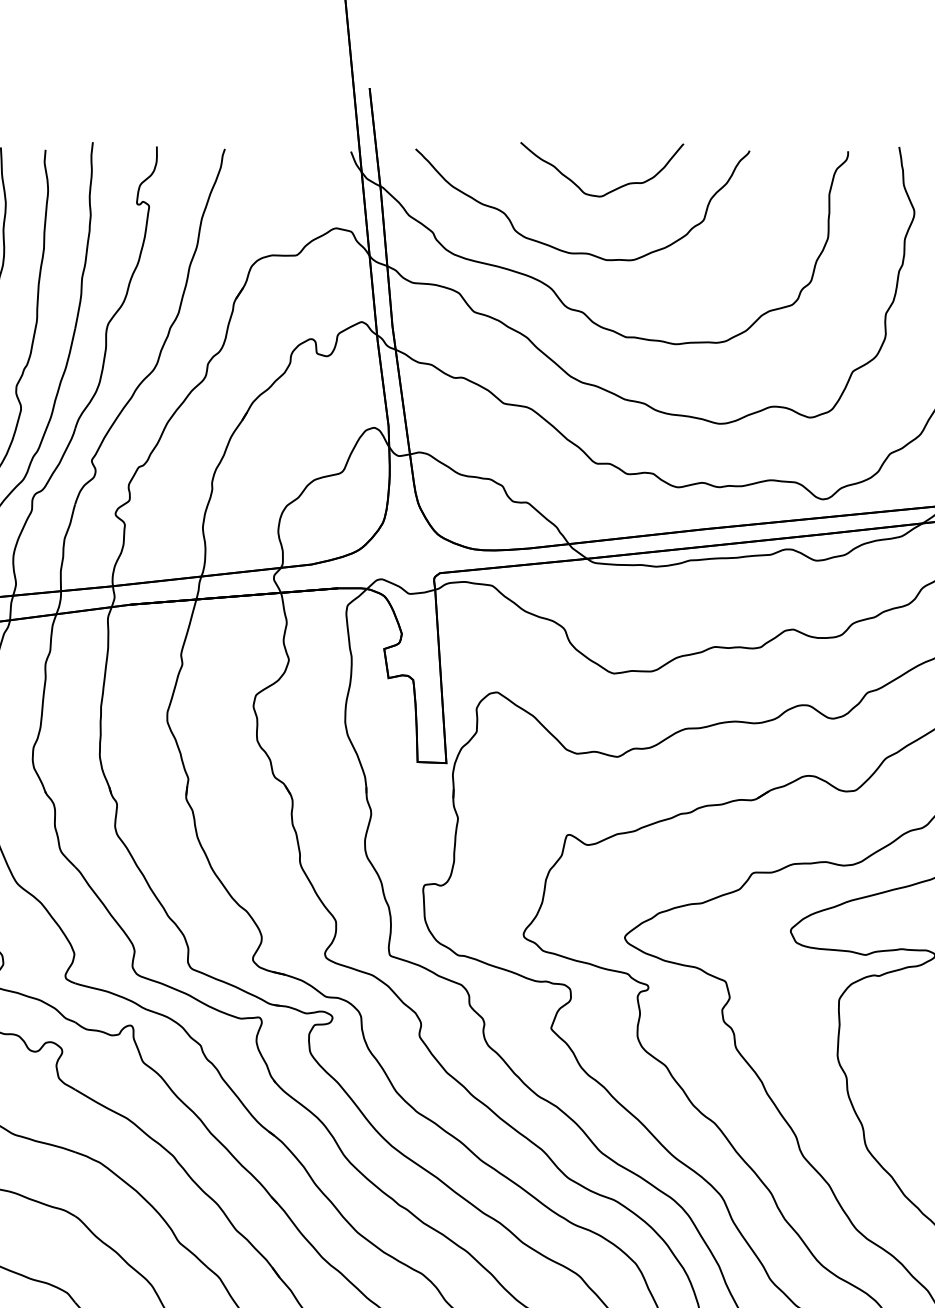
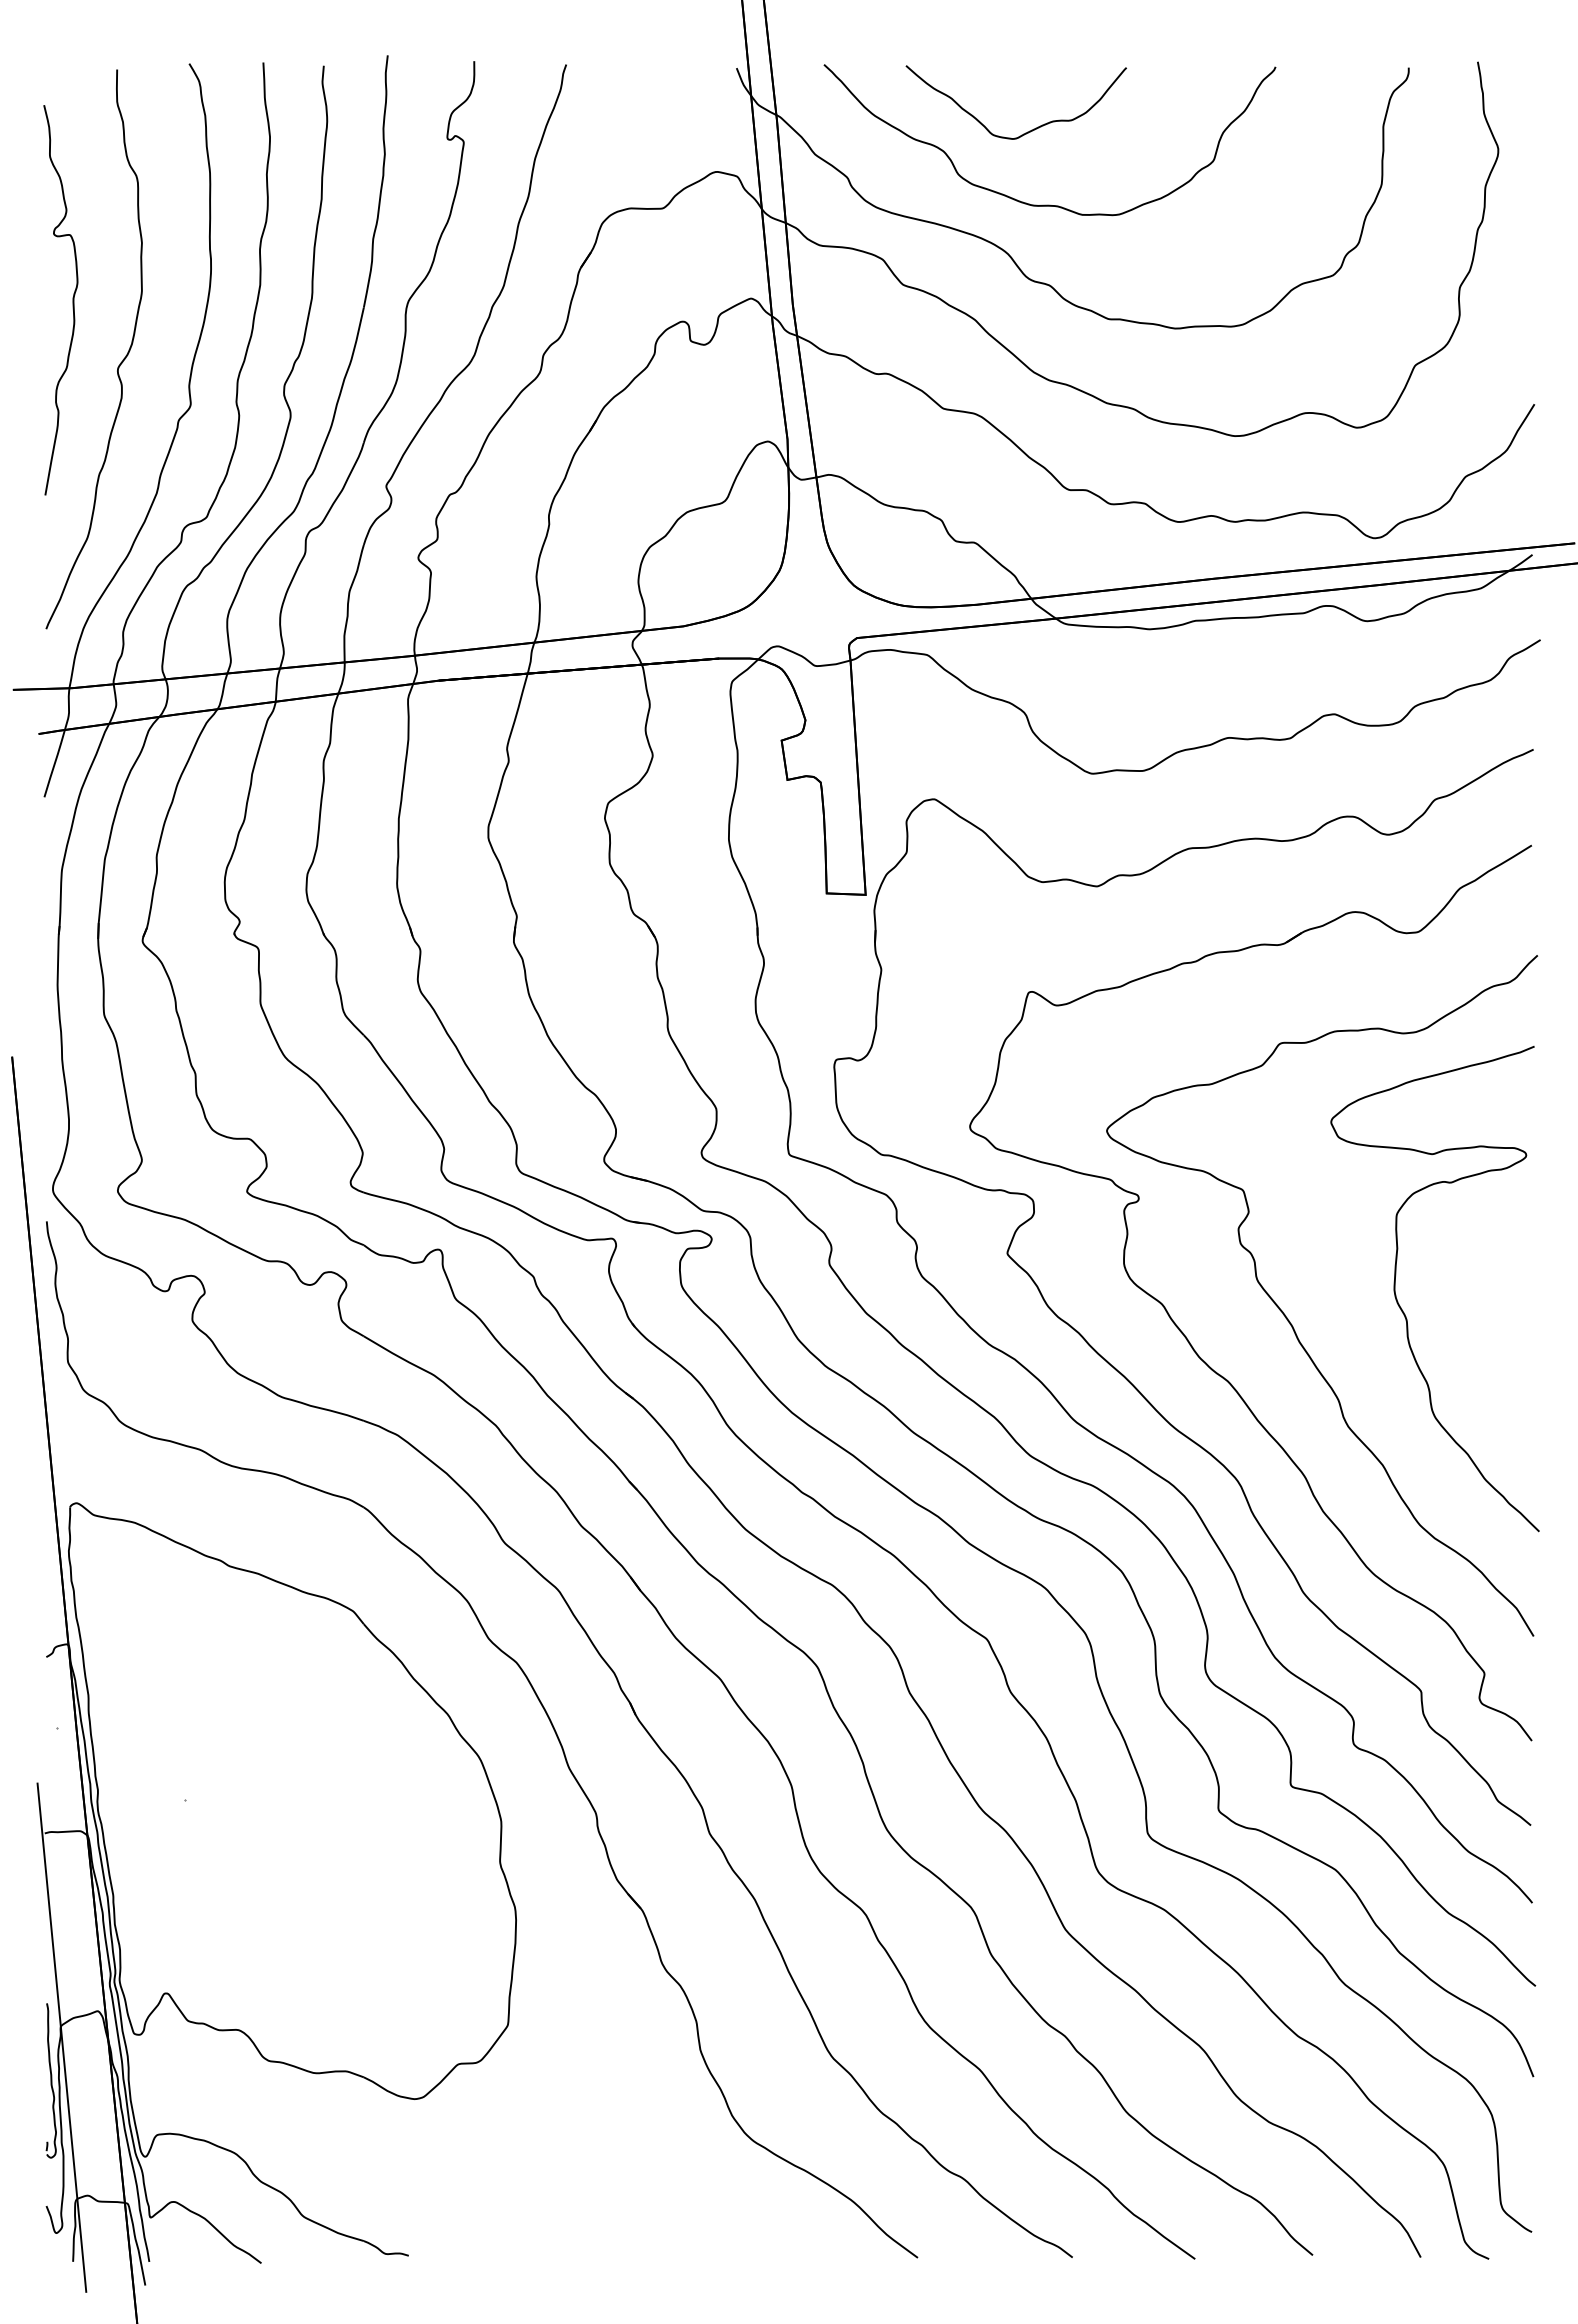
curve: (611, 190) -> (1029, 130), moved

